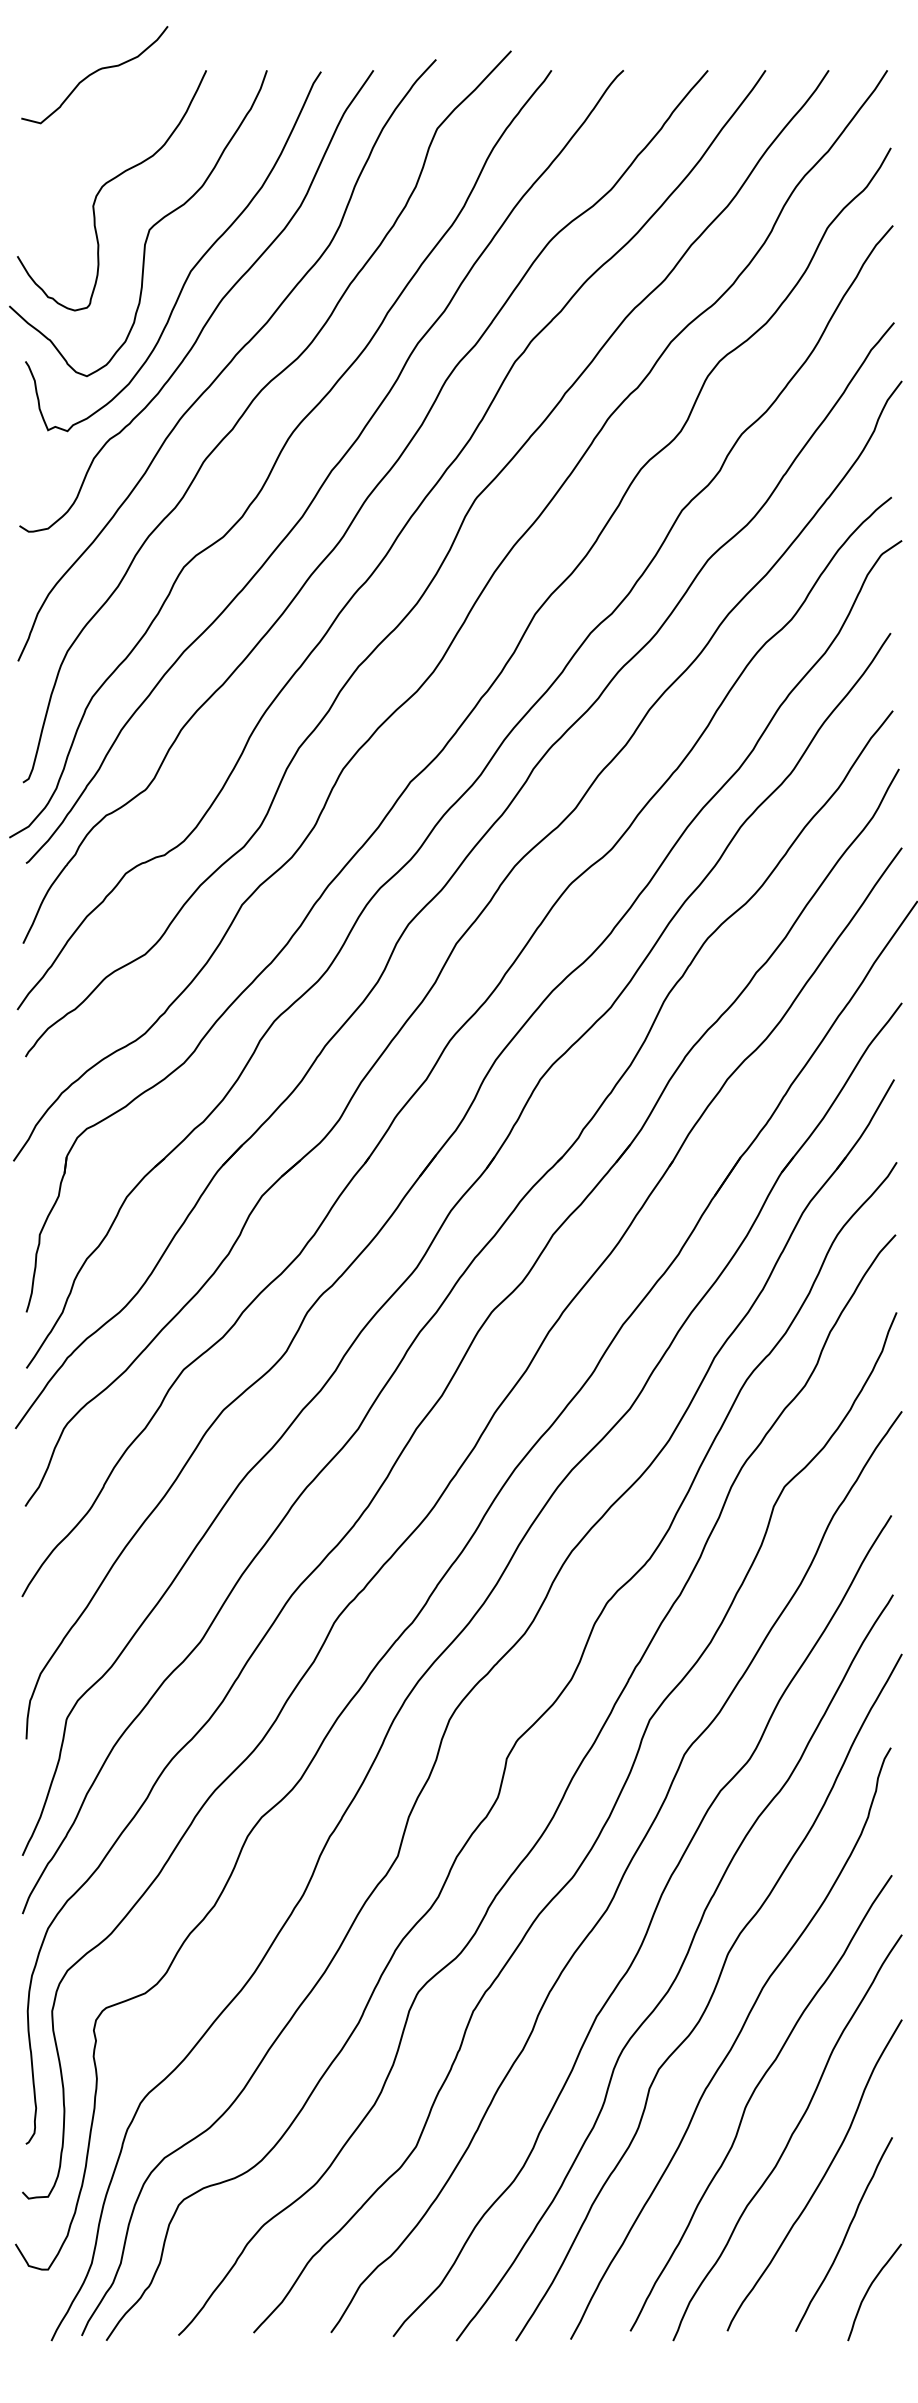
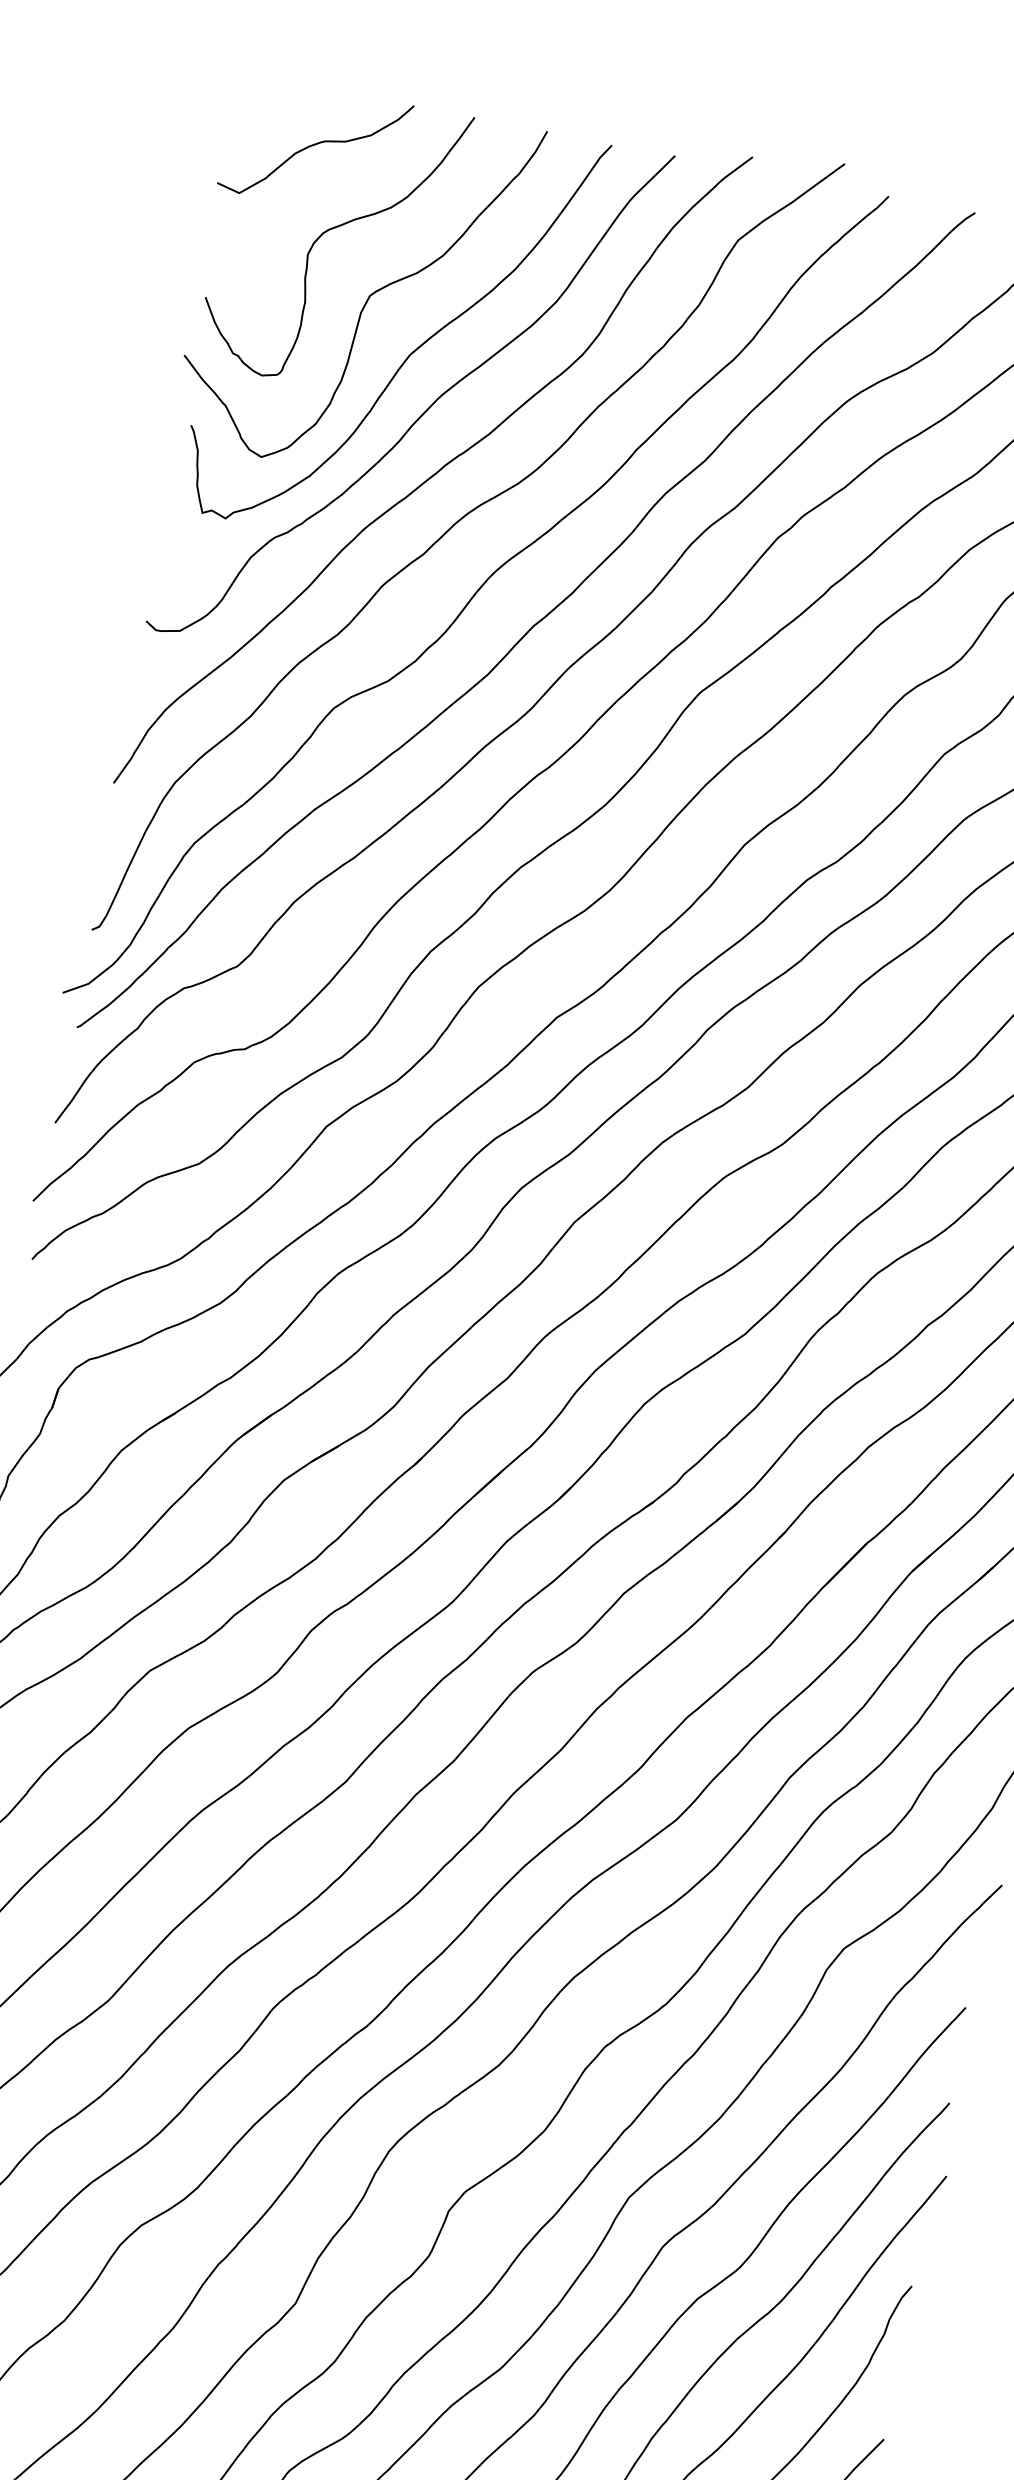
curve: (93, 74) -> (313, 146), moved

